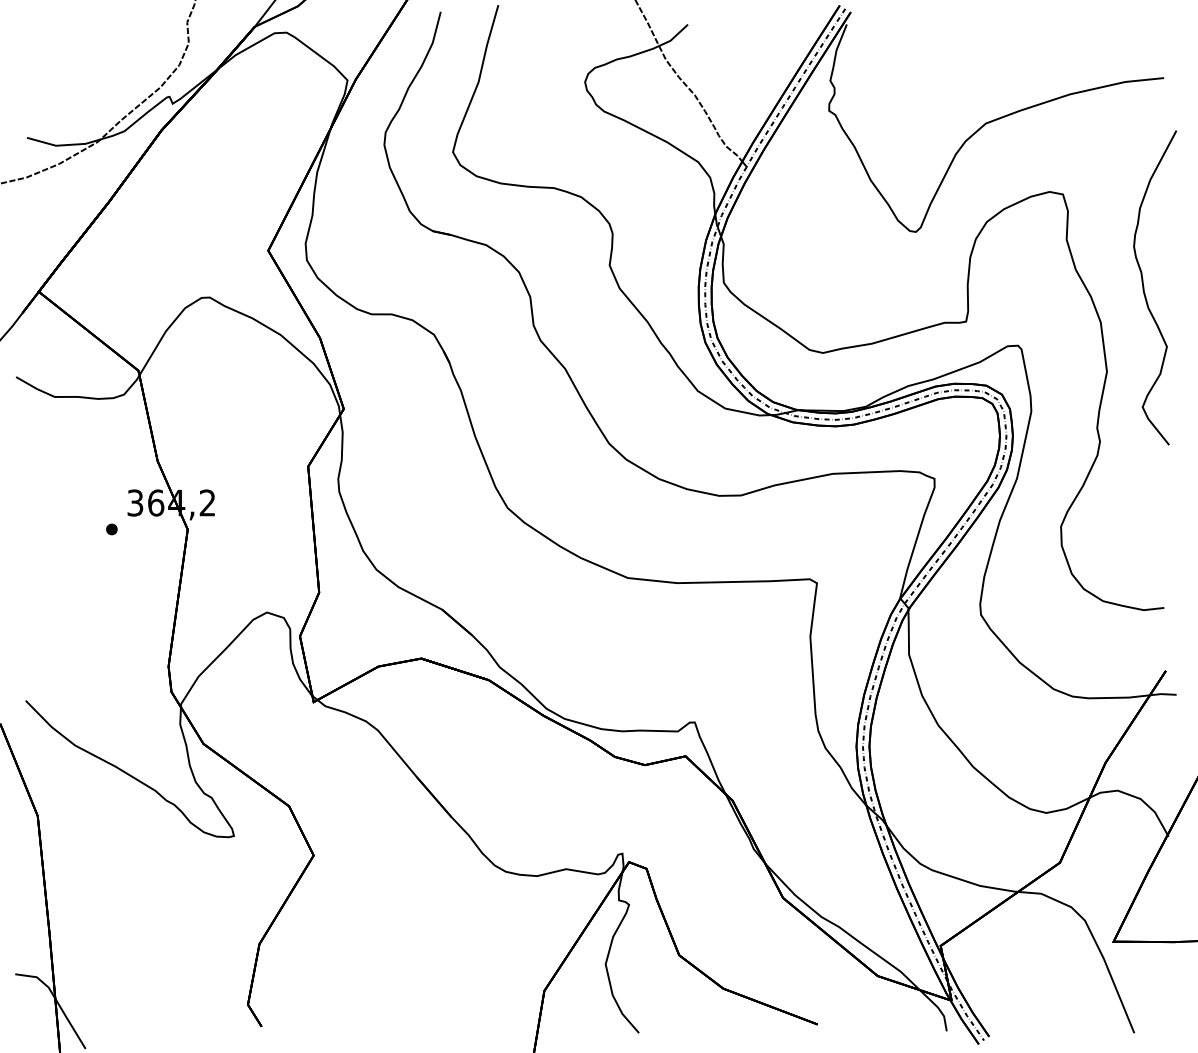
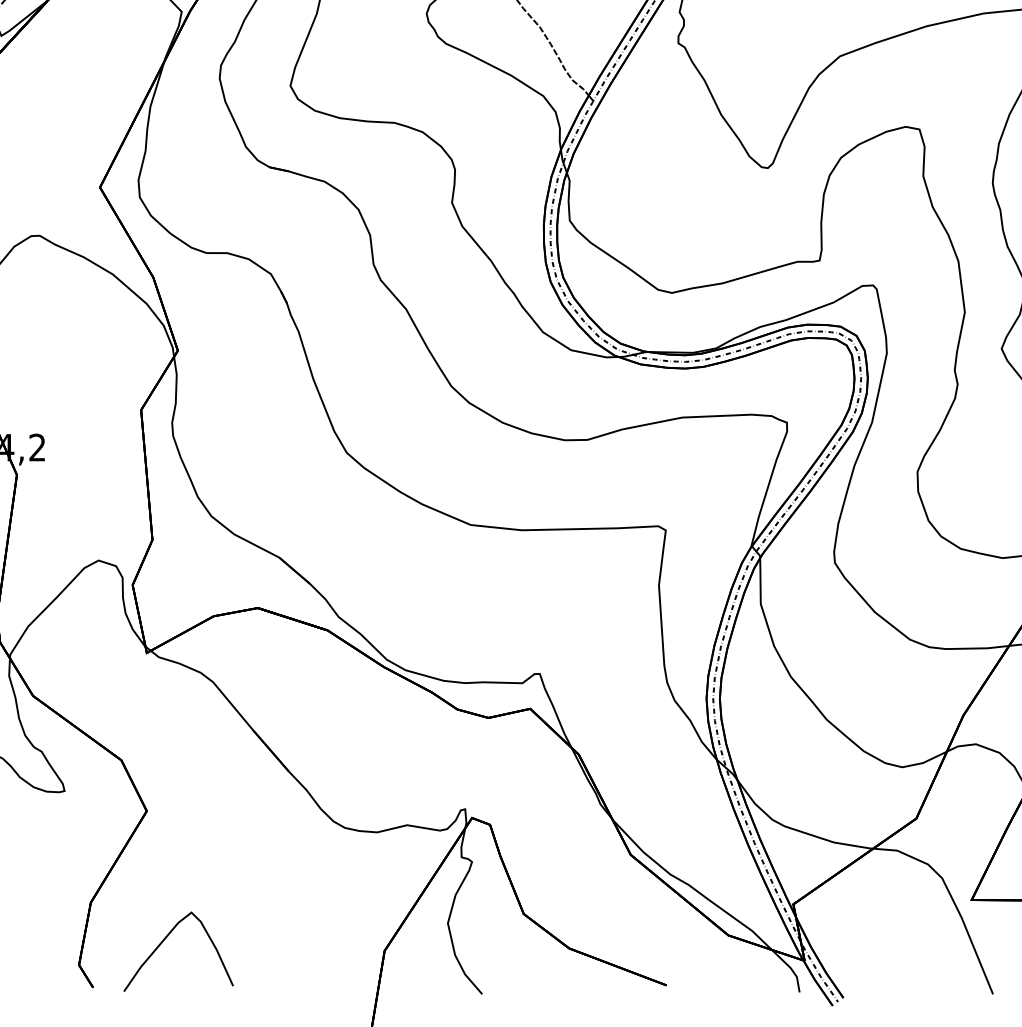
curve: (332, 979) -> (166, 938), added

